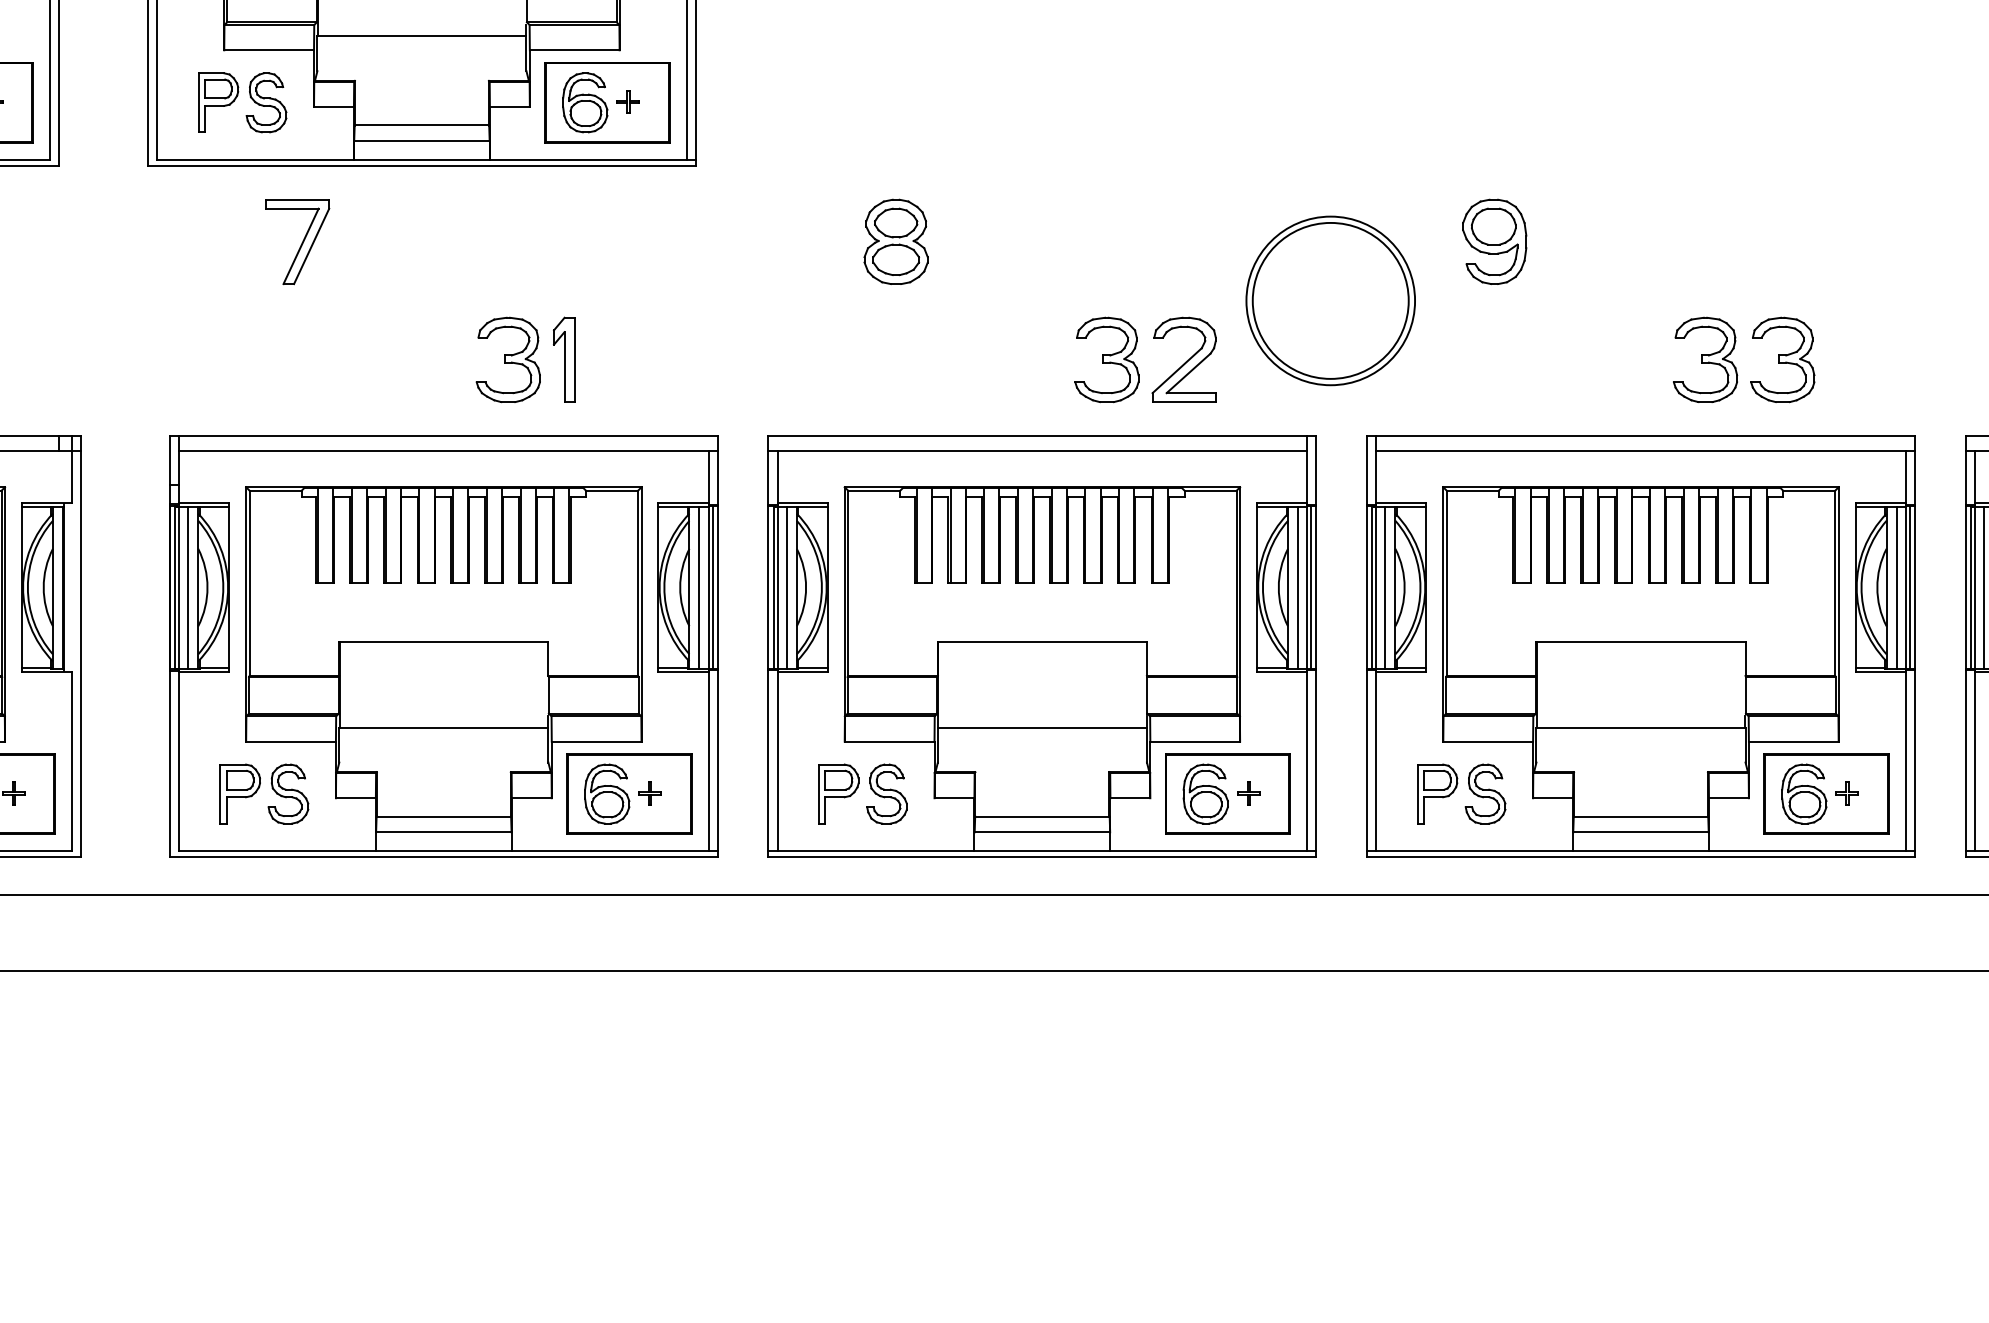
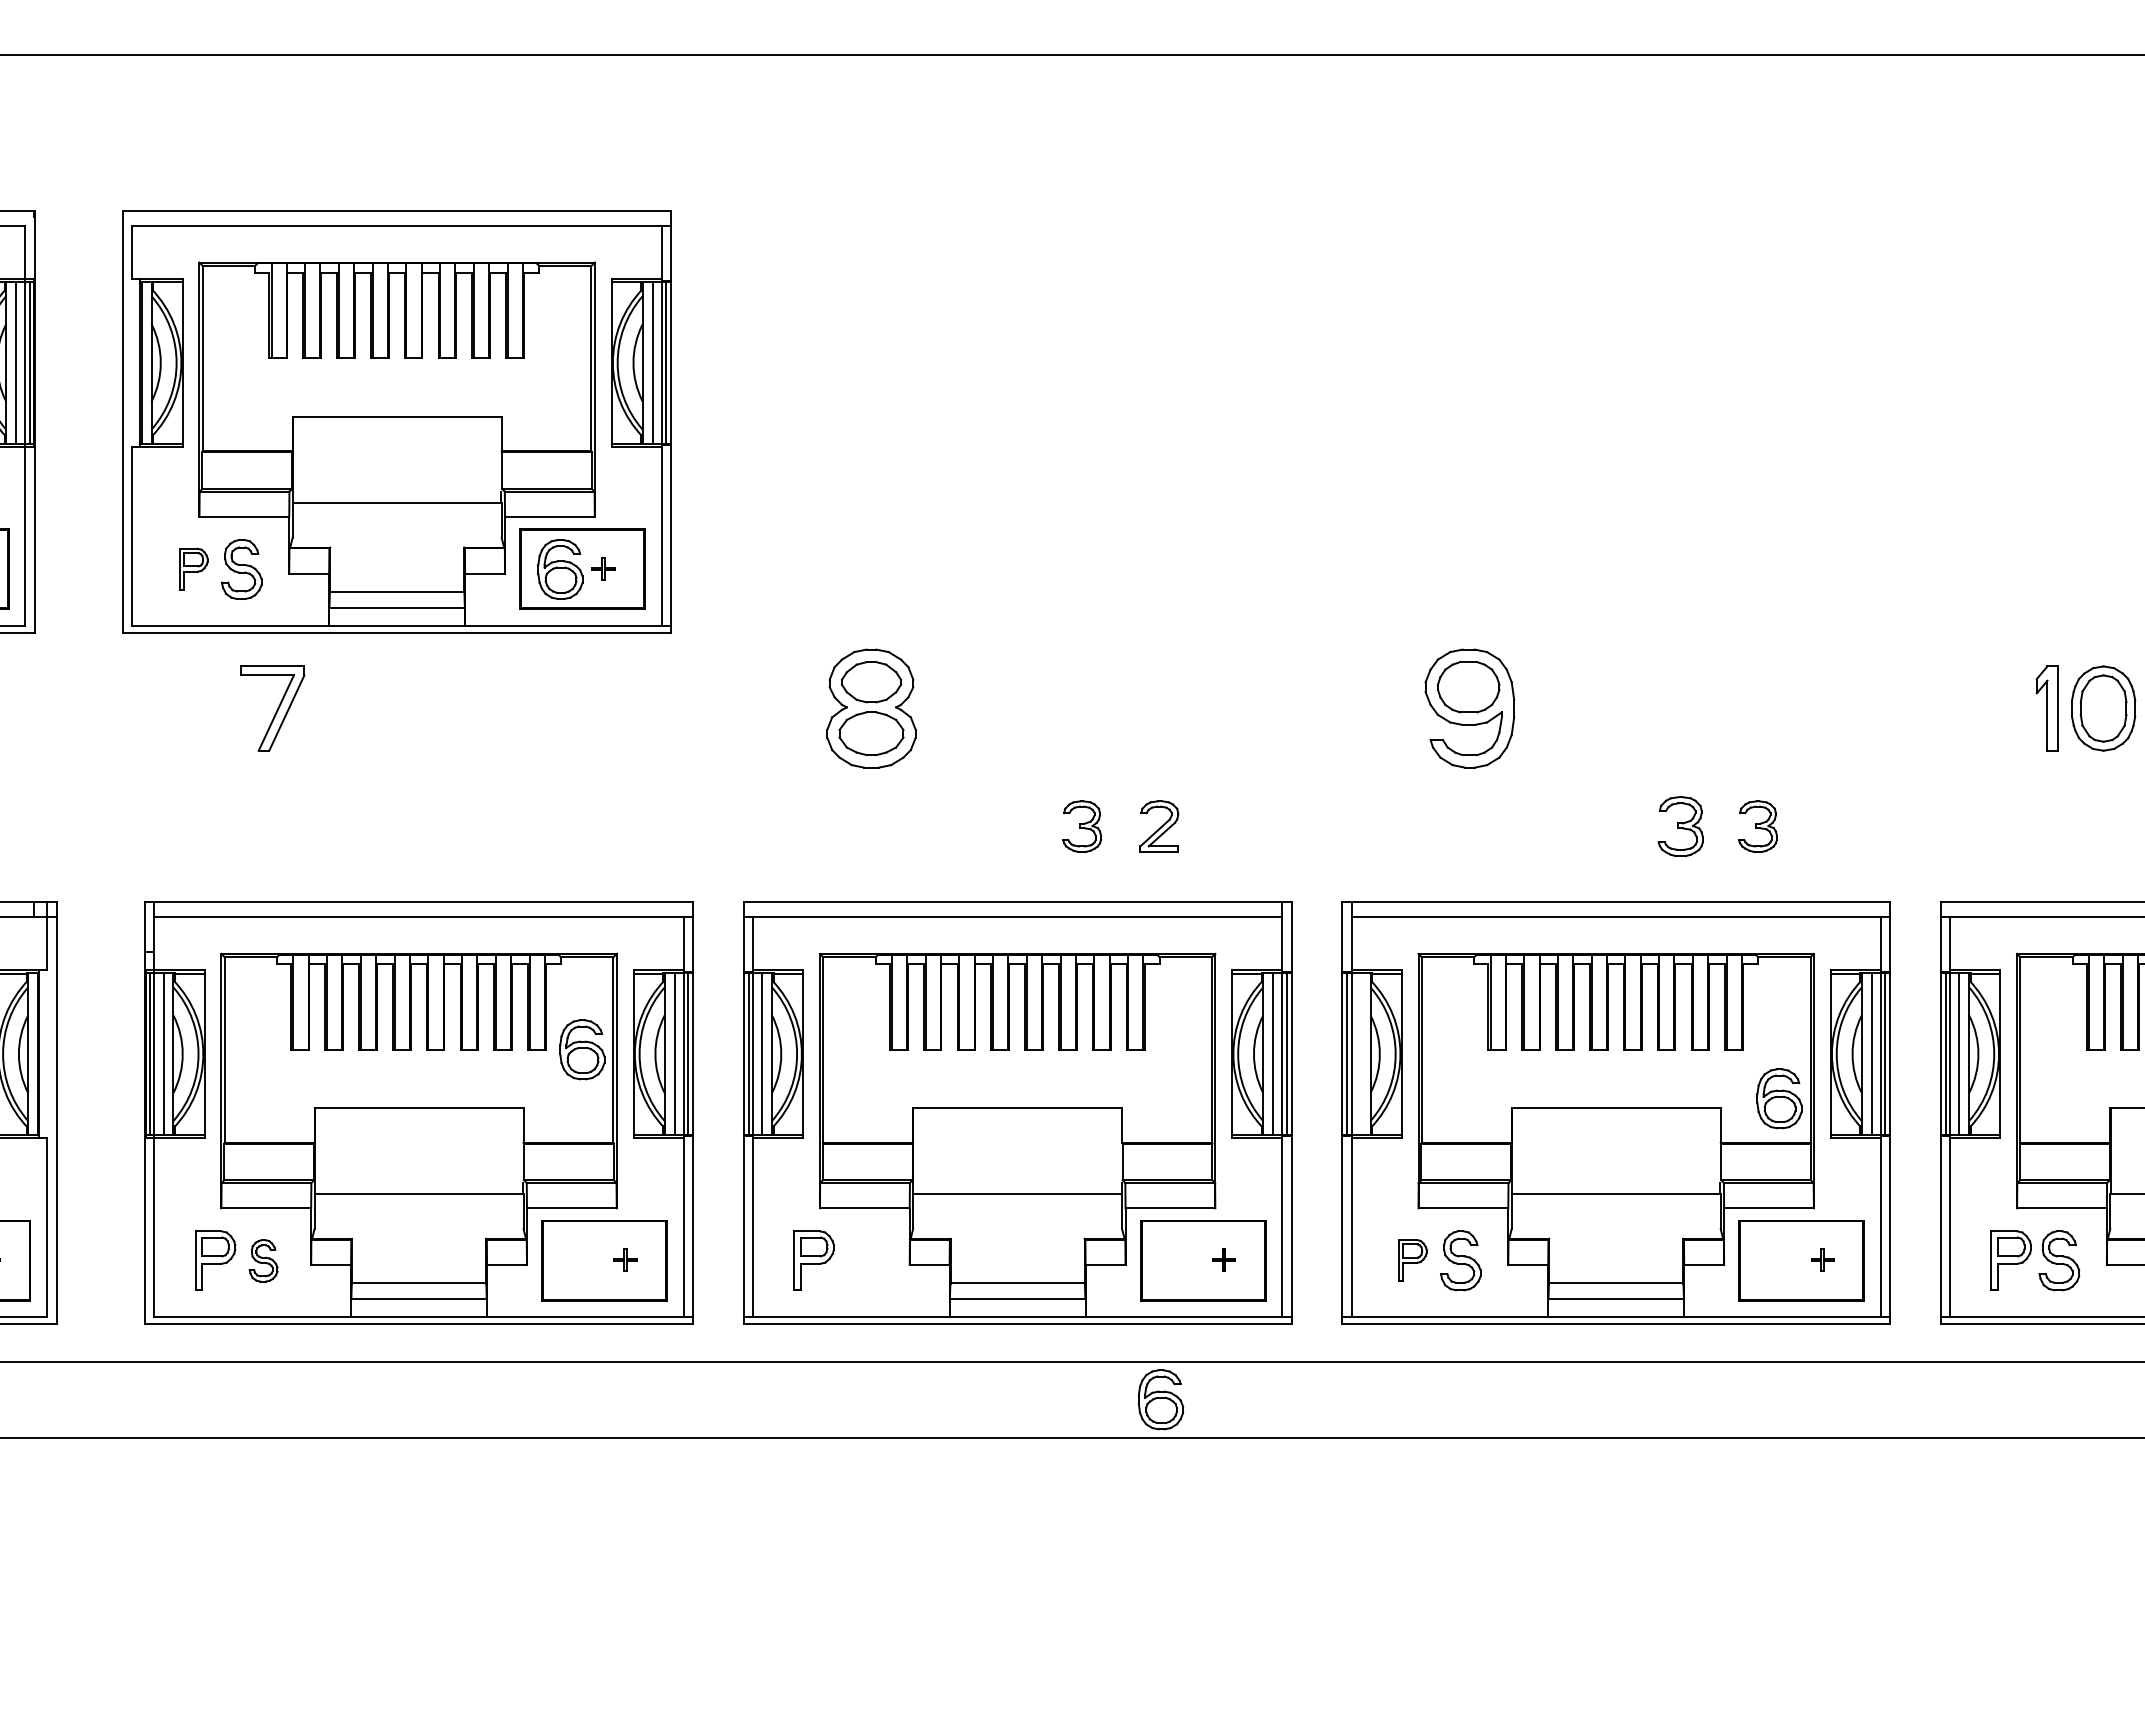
part: (218, 102) -> (193, 569), size x0.7
part: (895, 241) -> (870, 708), size x1.4
part: (1494, 241) -> (1469, 708), size x1.4
part: (1330, 300) -> (1305, 767), removed
part: (508, 359) -> (483, 826), removed
part: (564, 359) -> (539, 826), removed
part: (1106, 359) -> (1081, 826), size x0.6
part: (1183, 359) -> (1158, 826), size x0.6
part: (1705, 359) -> (1680, 826), size x0.7
part: (1782, 359) -> (1757, 826), size x0.6
line: (1385, 587) -> (1360, 1054), removed
part: (288, 793) -> (263, 1260), size x0.7
part: (607, 793) -> (582, 1049), moved
part: (887, 793) -> (862, 1260), removed
part: (1205, 793) -> (1160, 1399), moved
part: (1437, 793) -> (1412, 1260), size x0.7
part: (1804, 793) -> (1779, 1098), moved

